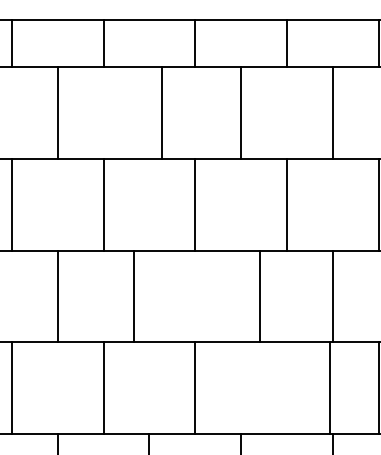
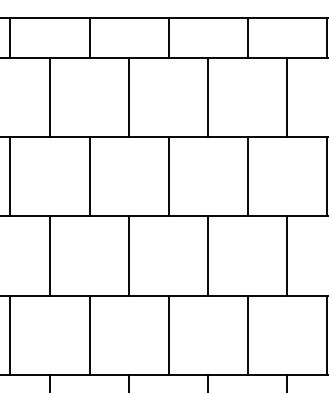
line: (162, 112) -> (129, 97), moved
line: (134, 296) -> (129, 256), moved
line: (260, 296) -> (208, 256), moved
line: (329, 387) -> (247, 334), moved

